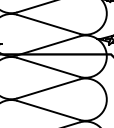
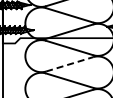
line: (48, 89) -> (69, 64), solid -> dashed

